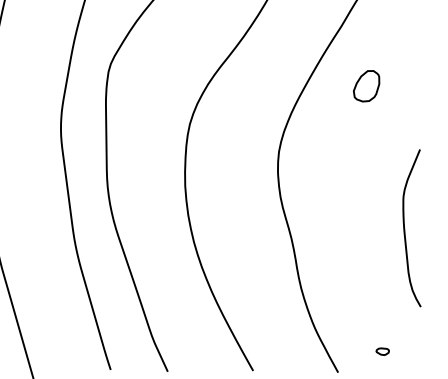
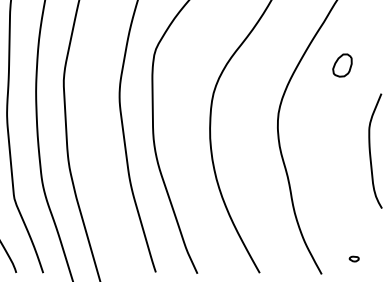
curve: (405, 227) -> (370, 150), moved

